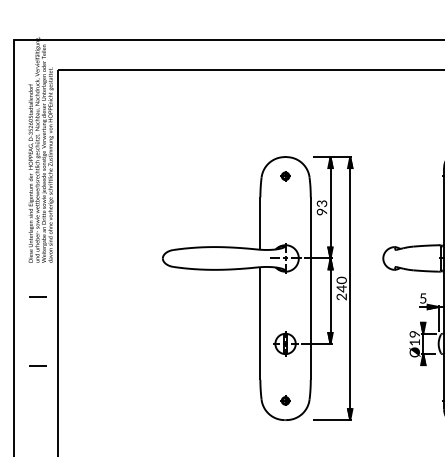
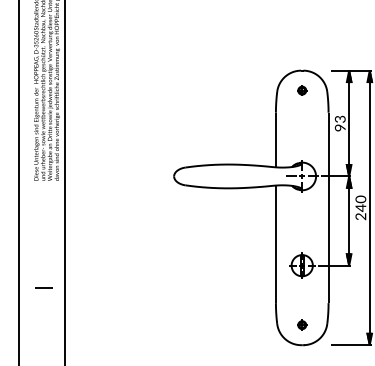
line: (37, 296) -> (43, 216), removed

